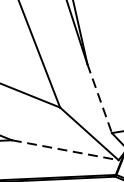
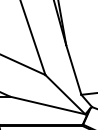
line: (99, 99) -> (73, 70), dashed -> solid
line: (64, 150) -> (47, 105), dashed -> solid

